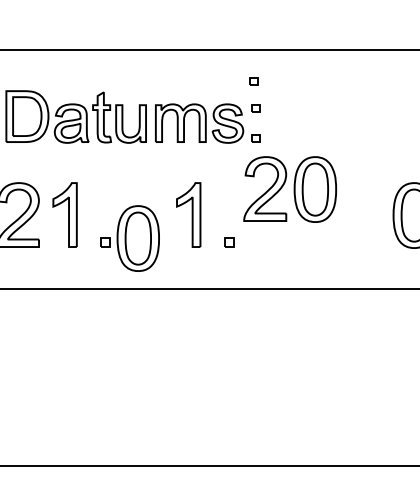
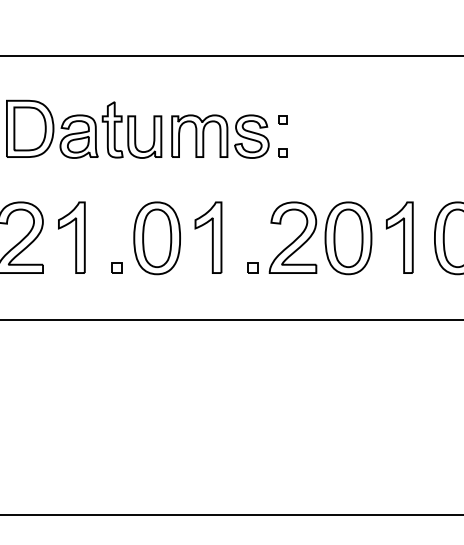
part: (253, 81) -> (280, 90), removed
part: (290, 189) -> (320, 238), moved
part: (361, 214) -> (399, 237), added
part: (137, 238) -> (156, 238), moved

